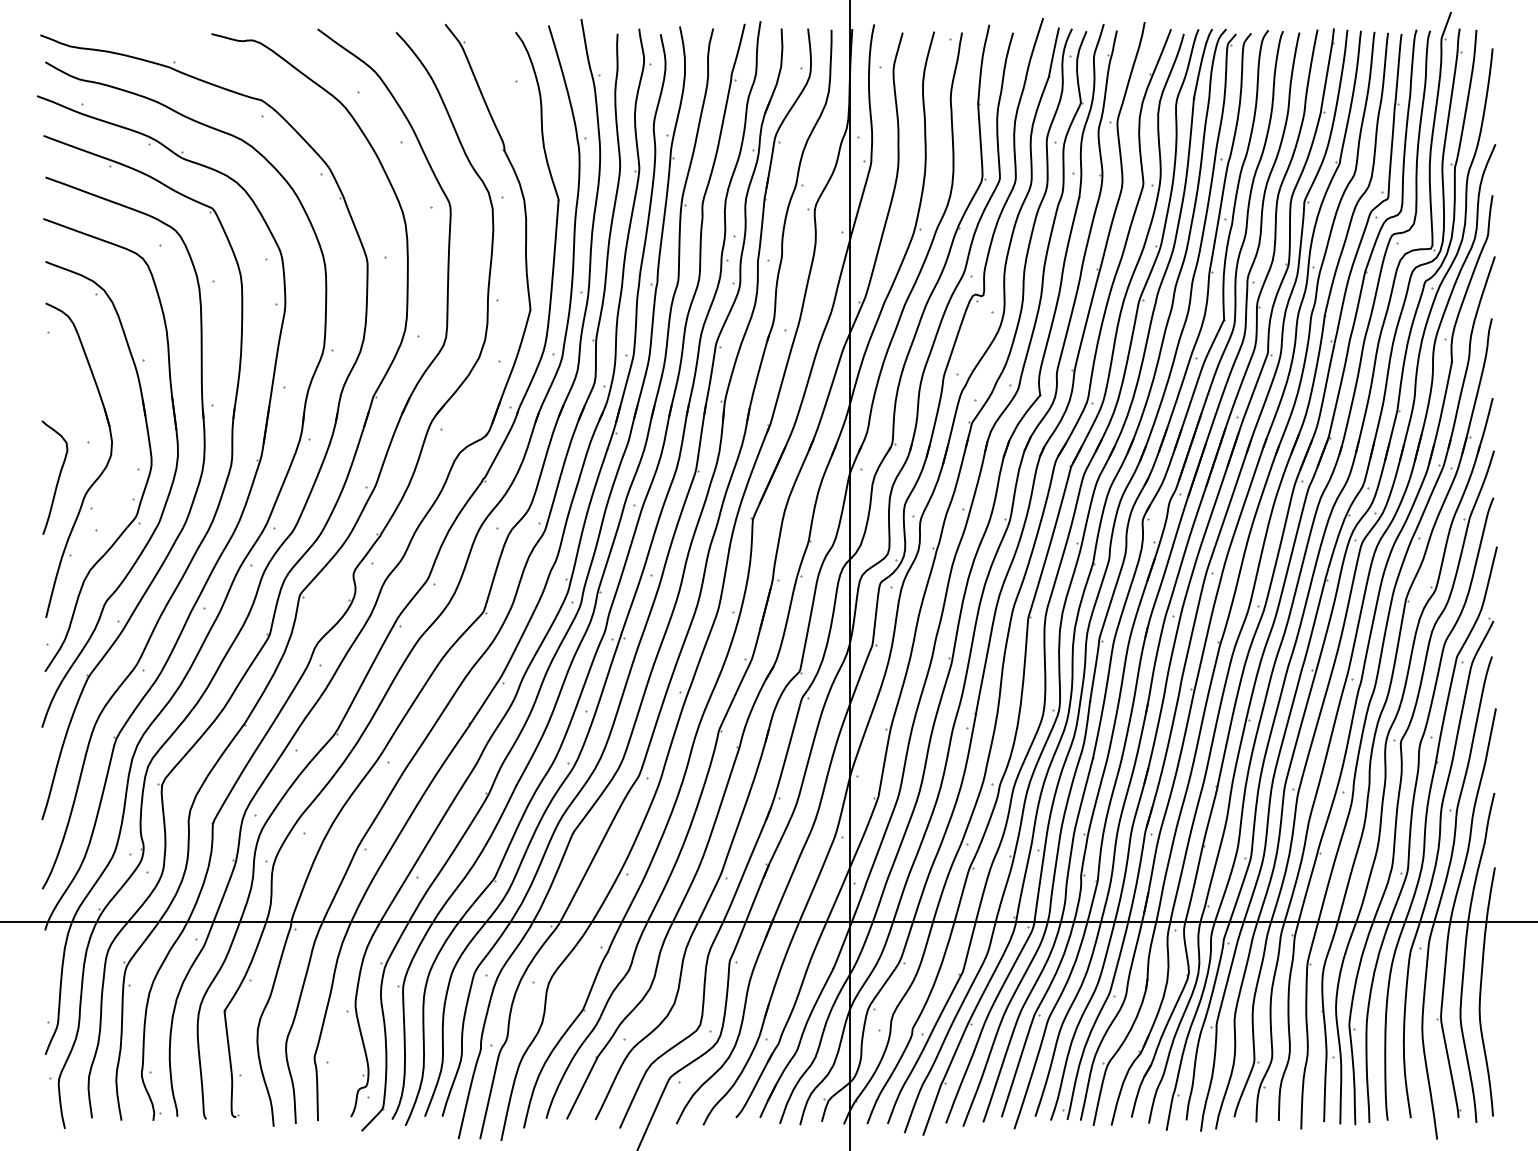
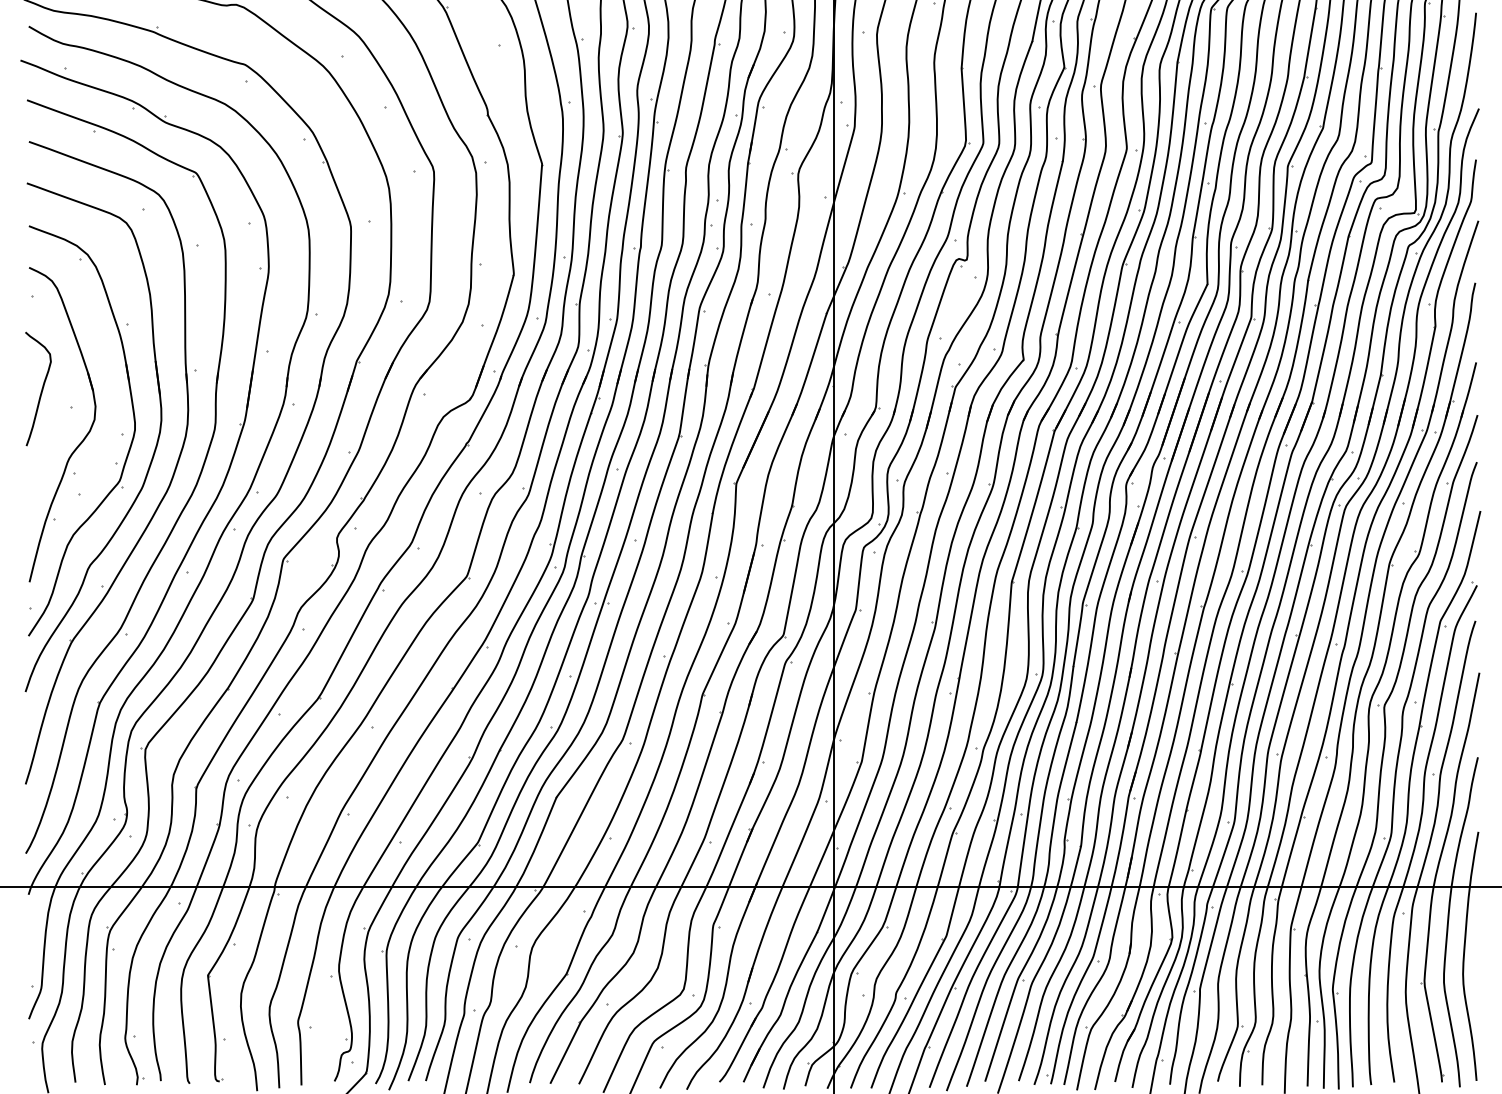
curve: (57, 479) -> (40, 390), moved

